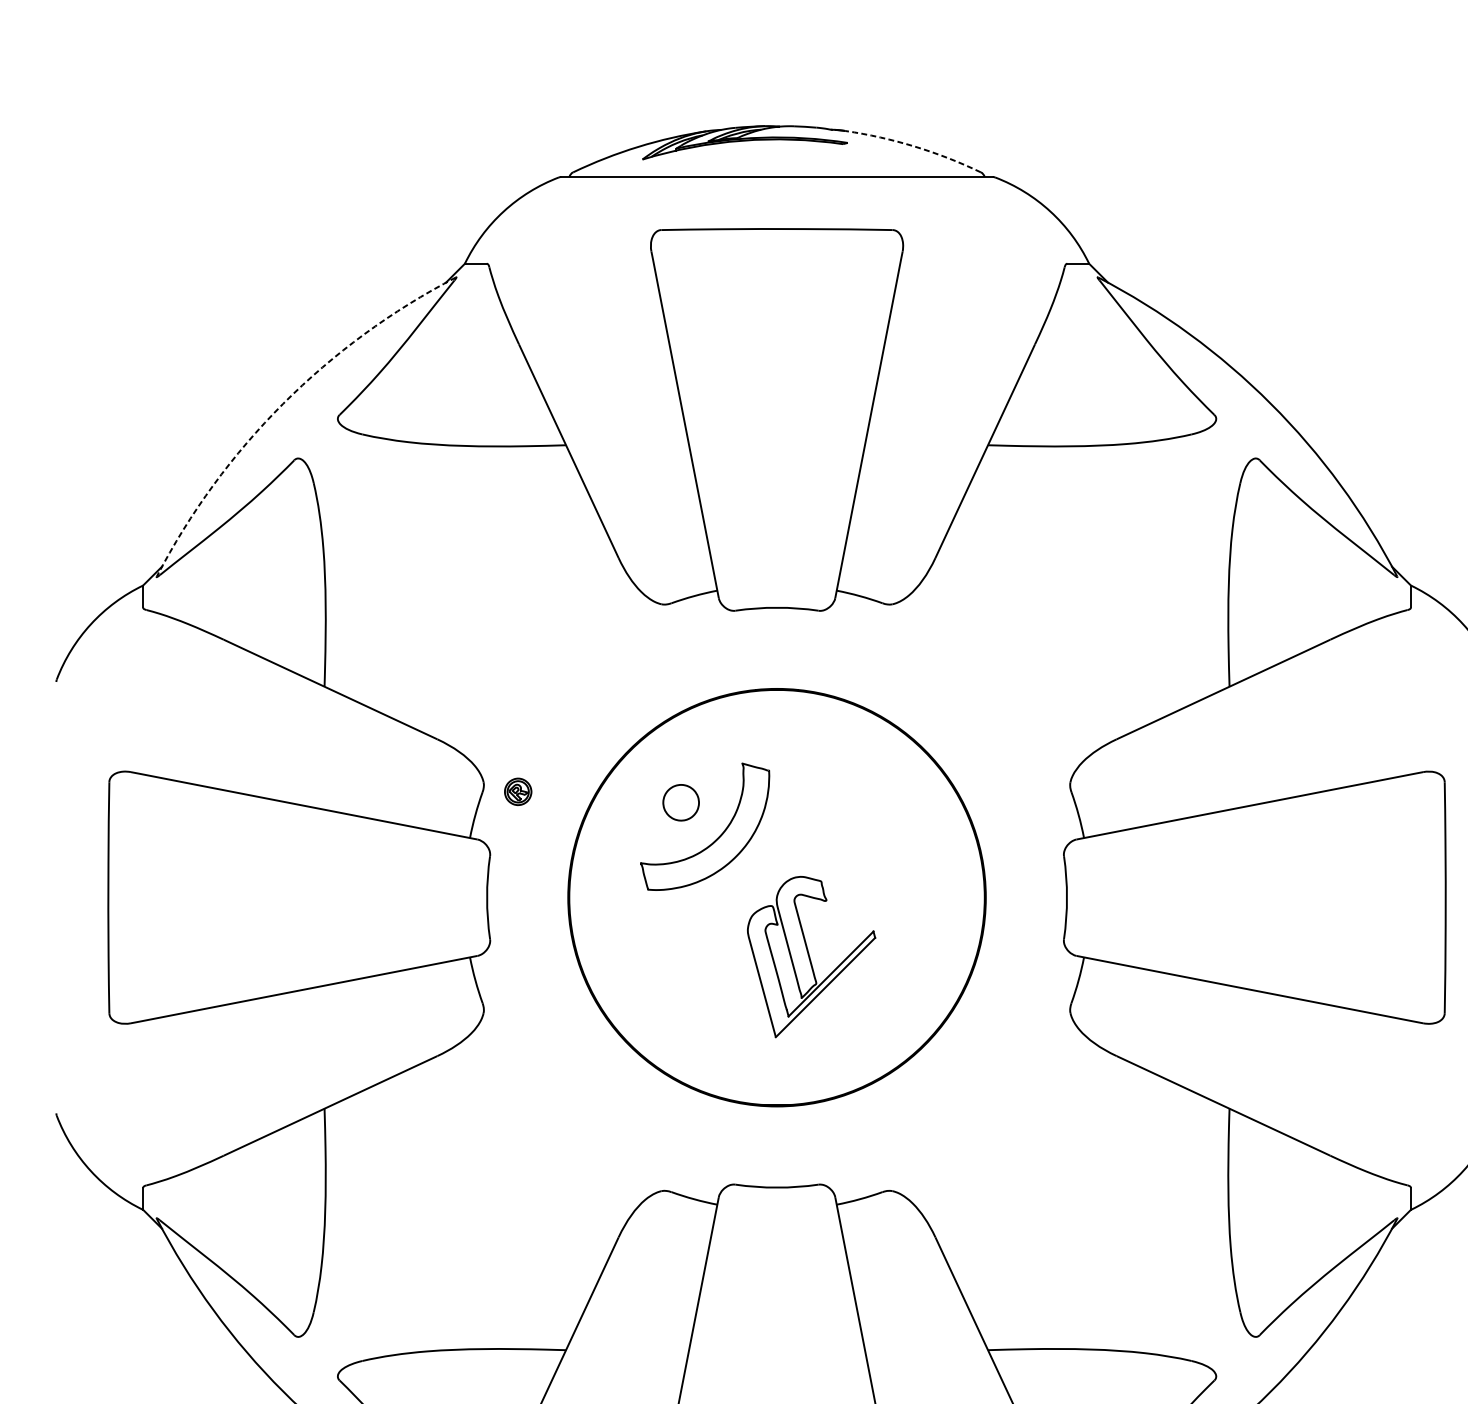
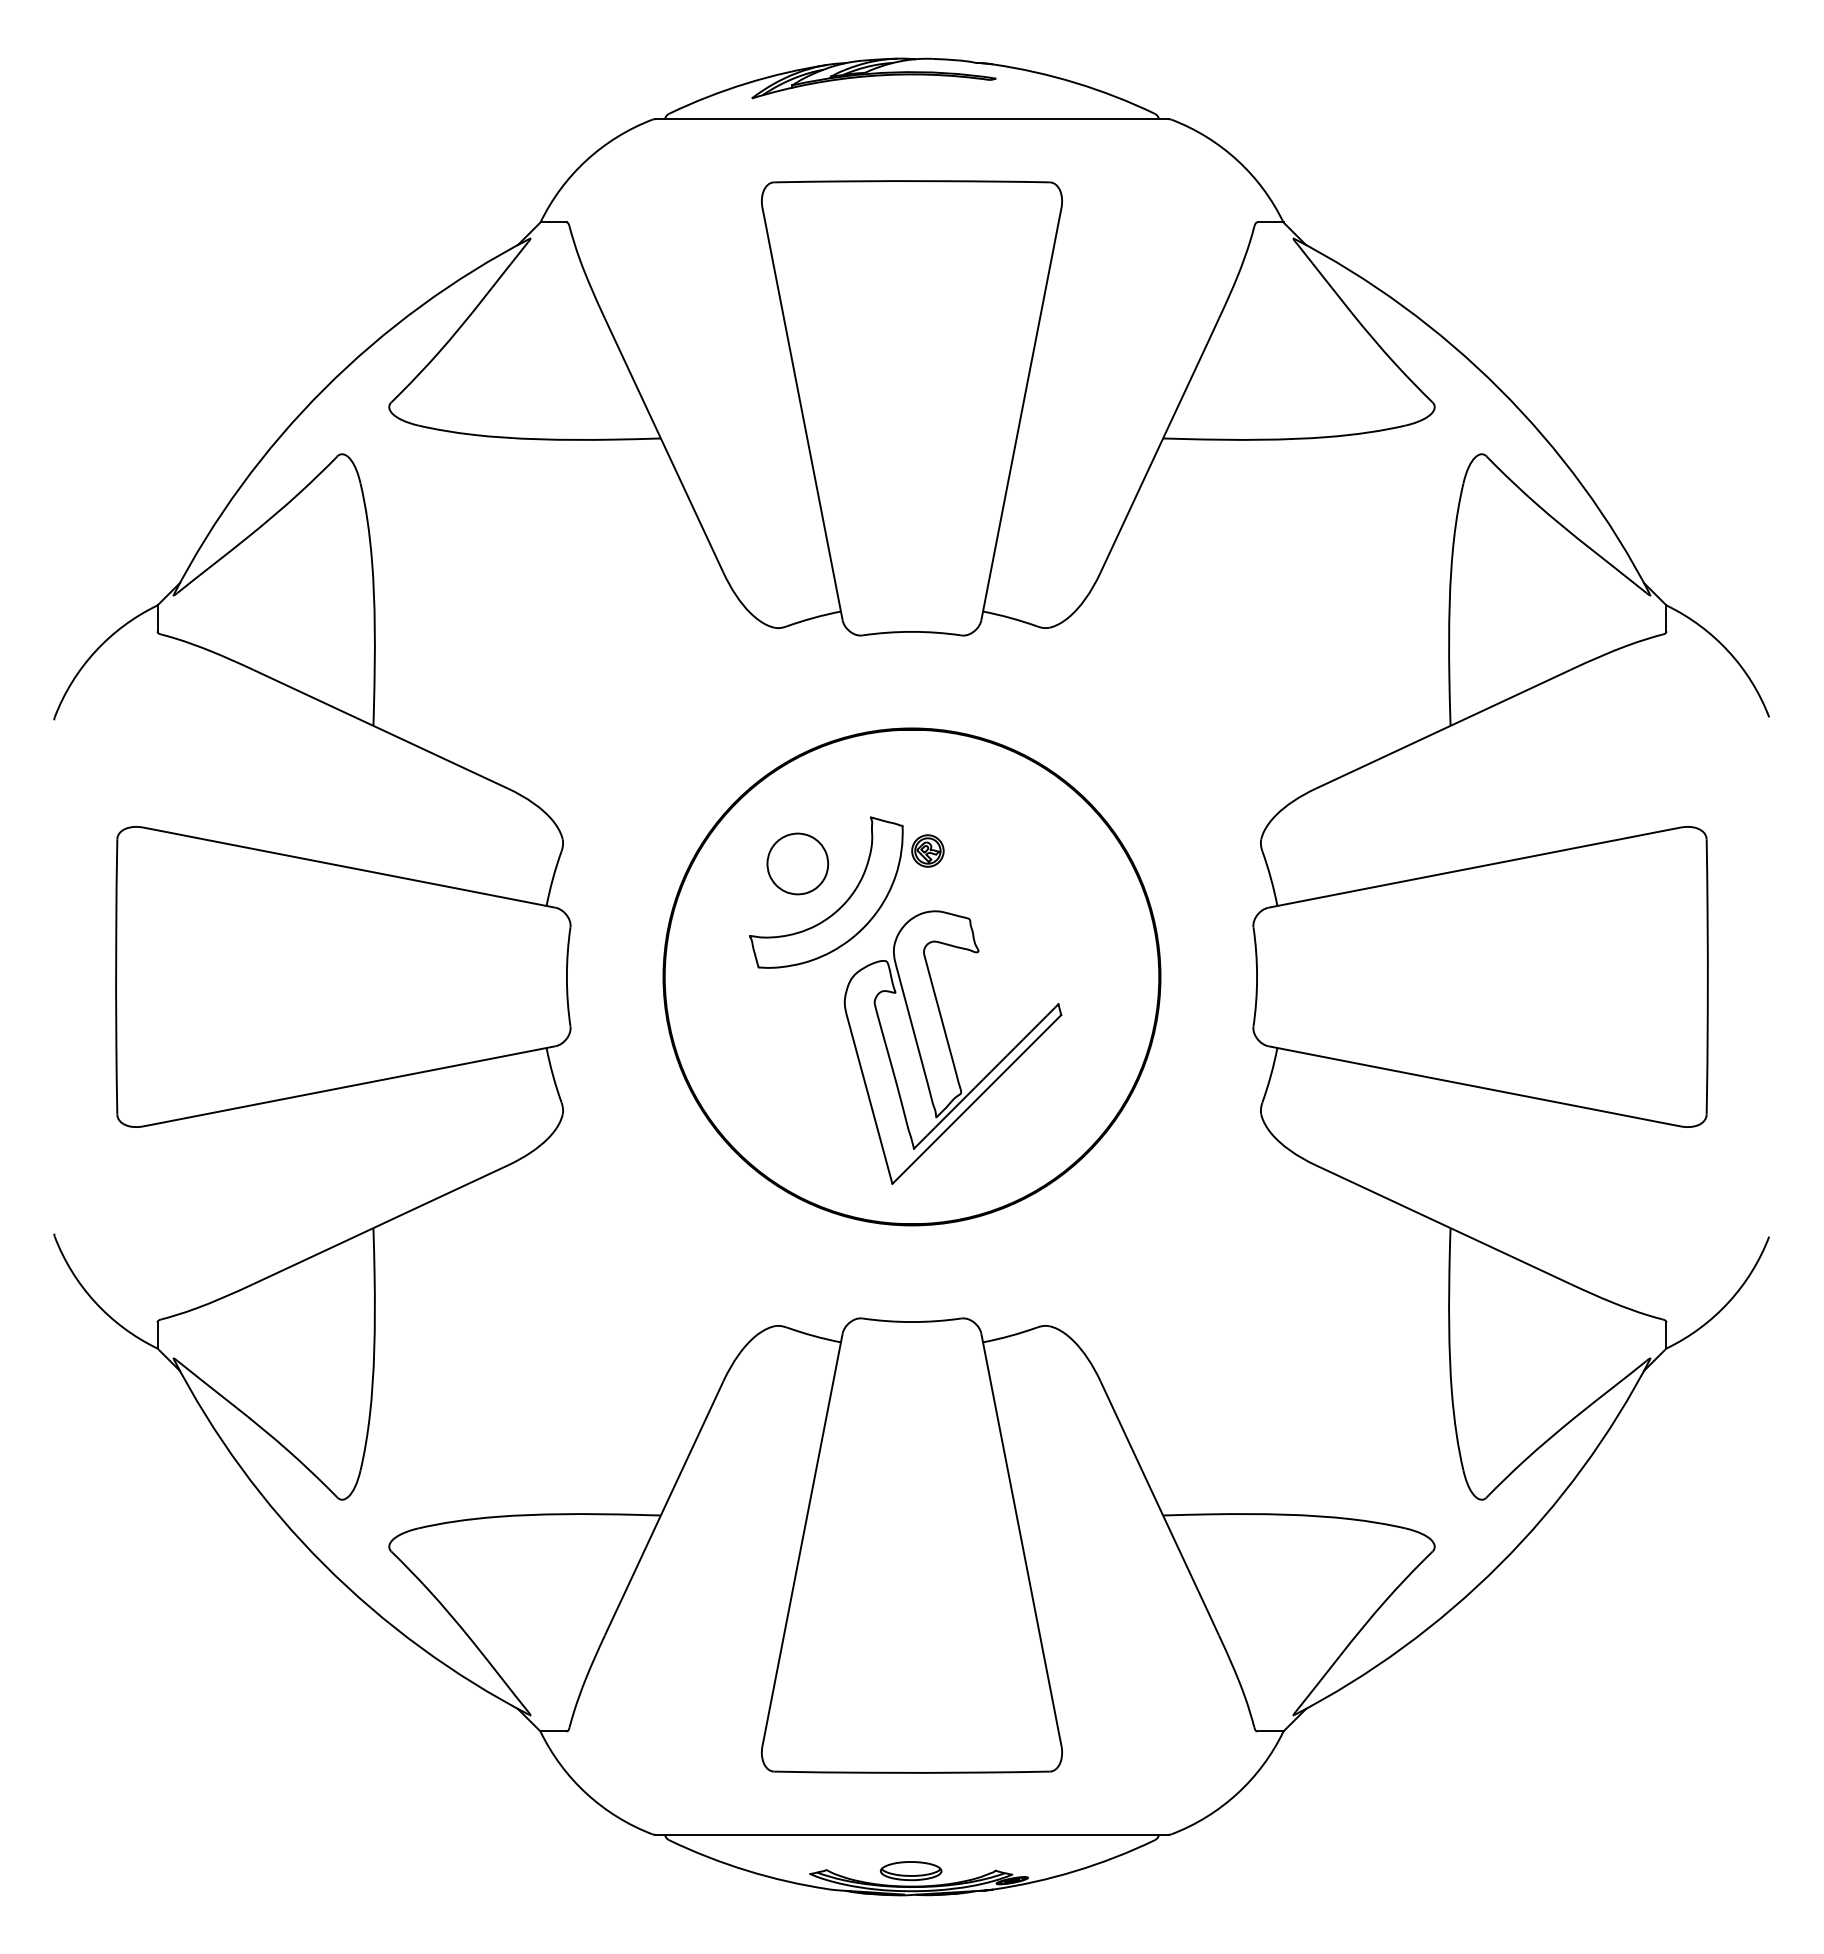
arc: (914, 146) -> (1075, 82), dashed -> solid
arc: (283, 404) -> (324, 389), dashed -> solid
part: (517, 791) -> (927, 850), moved
part: (680, 802) -> (797, 863), size x1.43
part: (811, 956) -> (952, 1047), size x1.43

